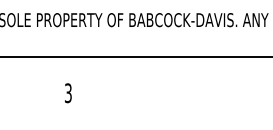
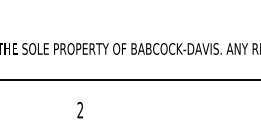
text: (68, 93) -> (80, 110), 3 -> 2

